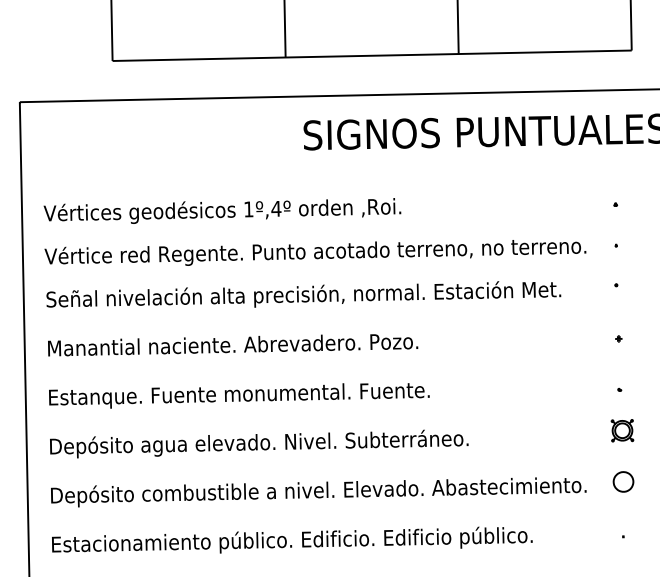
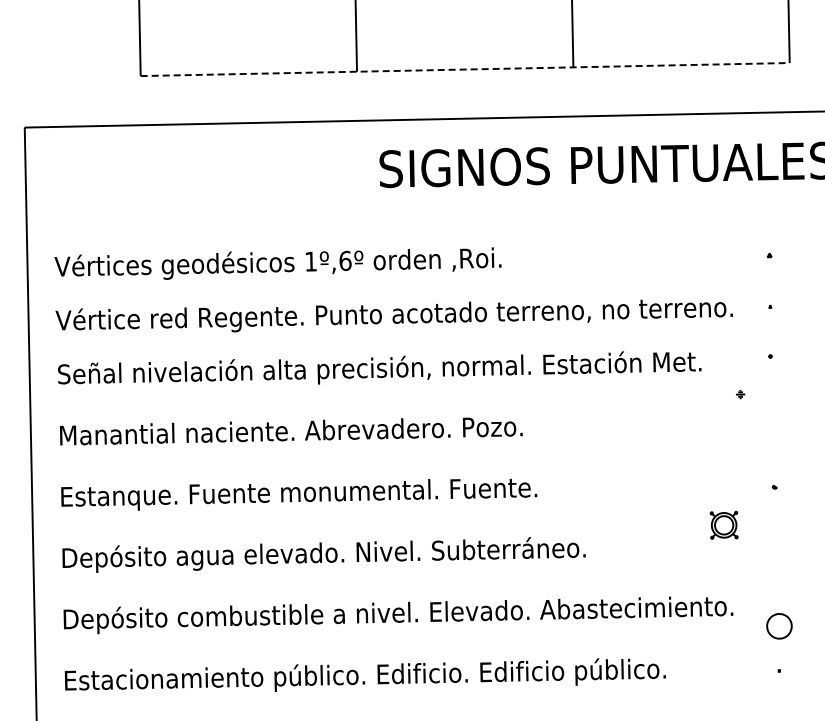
line: (372, 55) -> (465, 69), solid -> dashed
text: (276, 208) -> (345, 260), 1º,4º -> 1º,6º
part: (618, 338) -> (740, 394), moved
part: (621, 430) -> (723, 524), moved
part: (623, 482) -> (779, 626), moved

